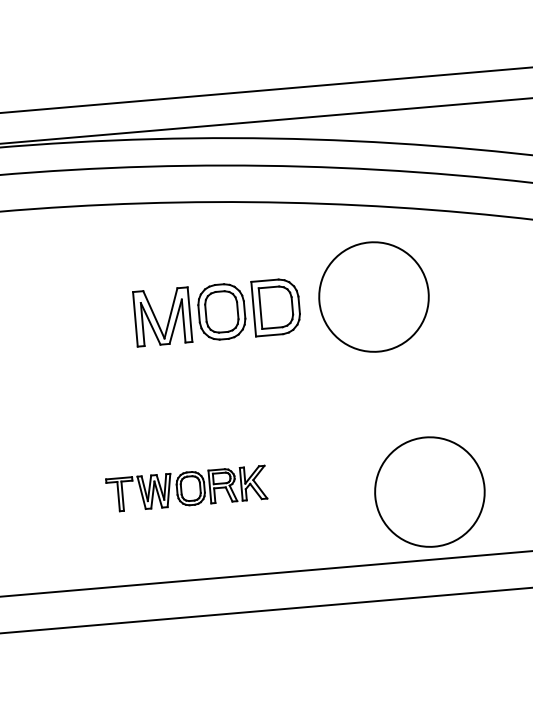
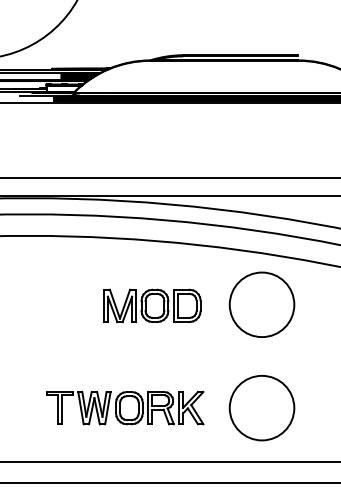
circle: (373, 296) -> (261, 304), moved
part: (186, 487) -> (125, 407), size x1.67
circle: (429, 492) -> (261, 408), moved

